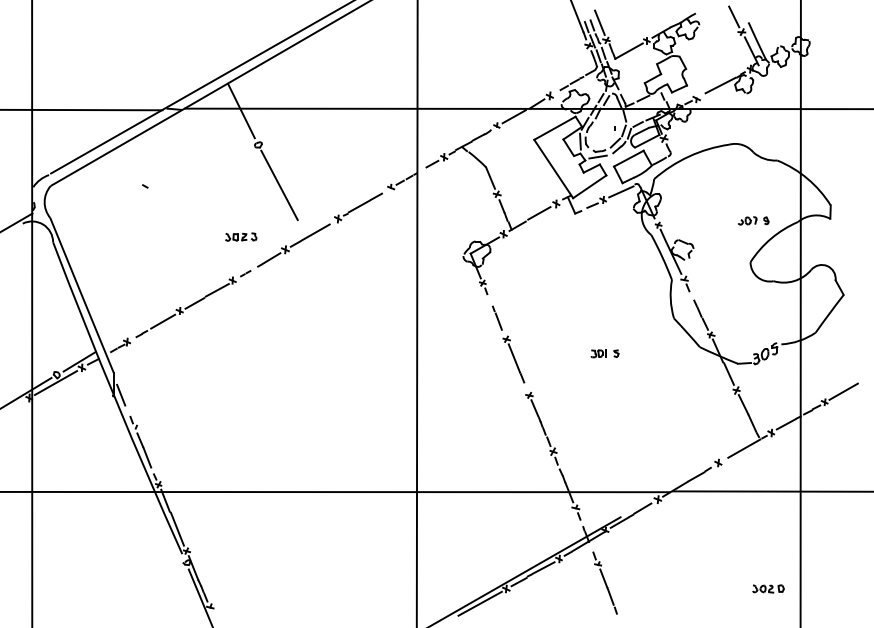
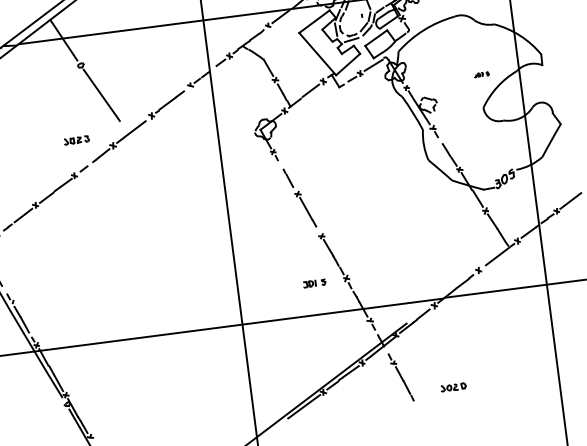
part: (753, 220) -> (481, 74), size x0.6
part: (604, 353) -> (314, 283), moved
part: (768, 588) -> (453, 387), moved

